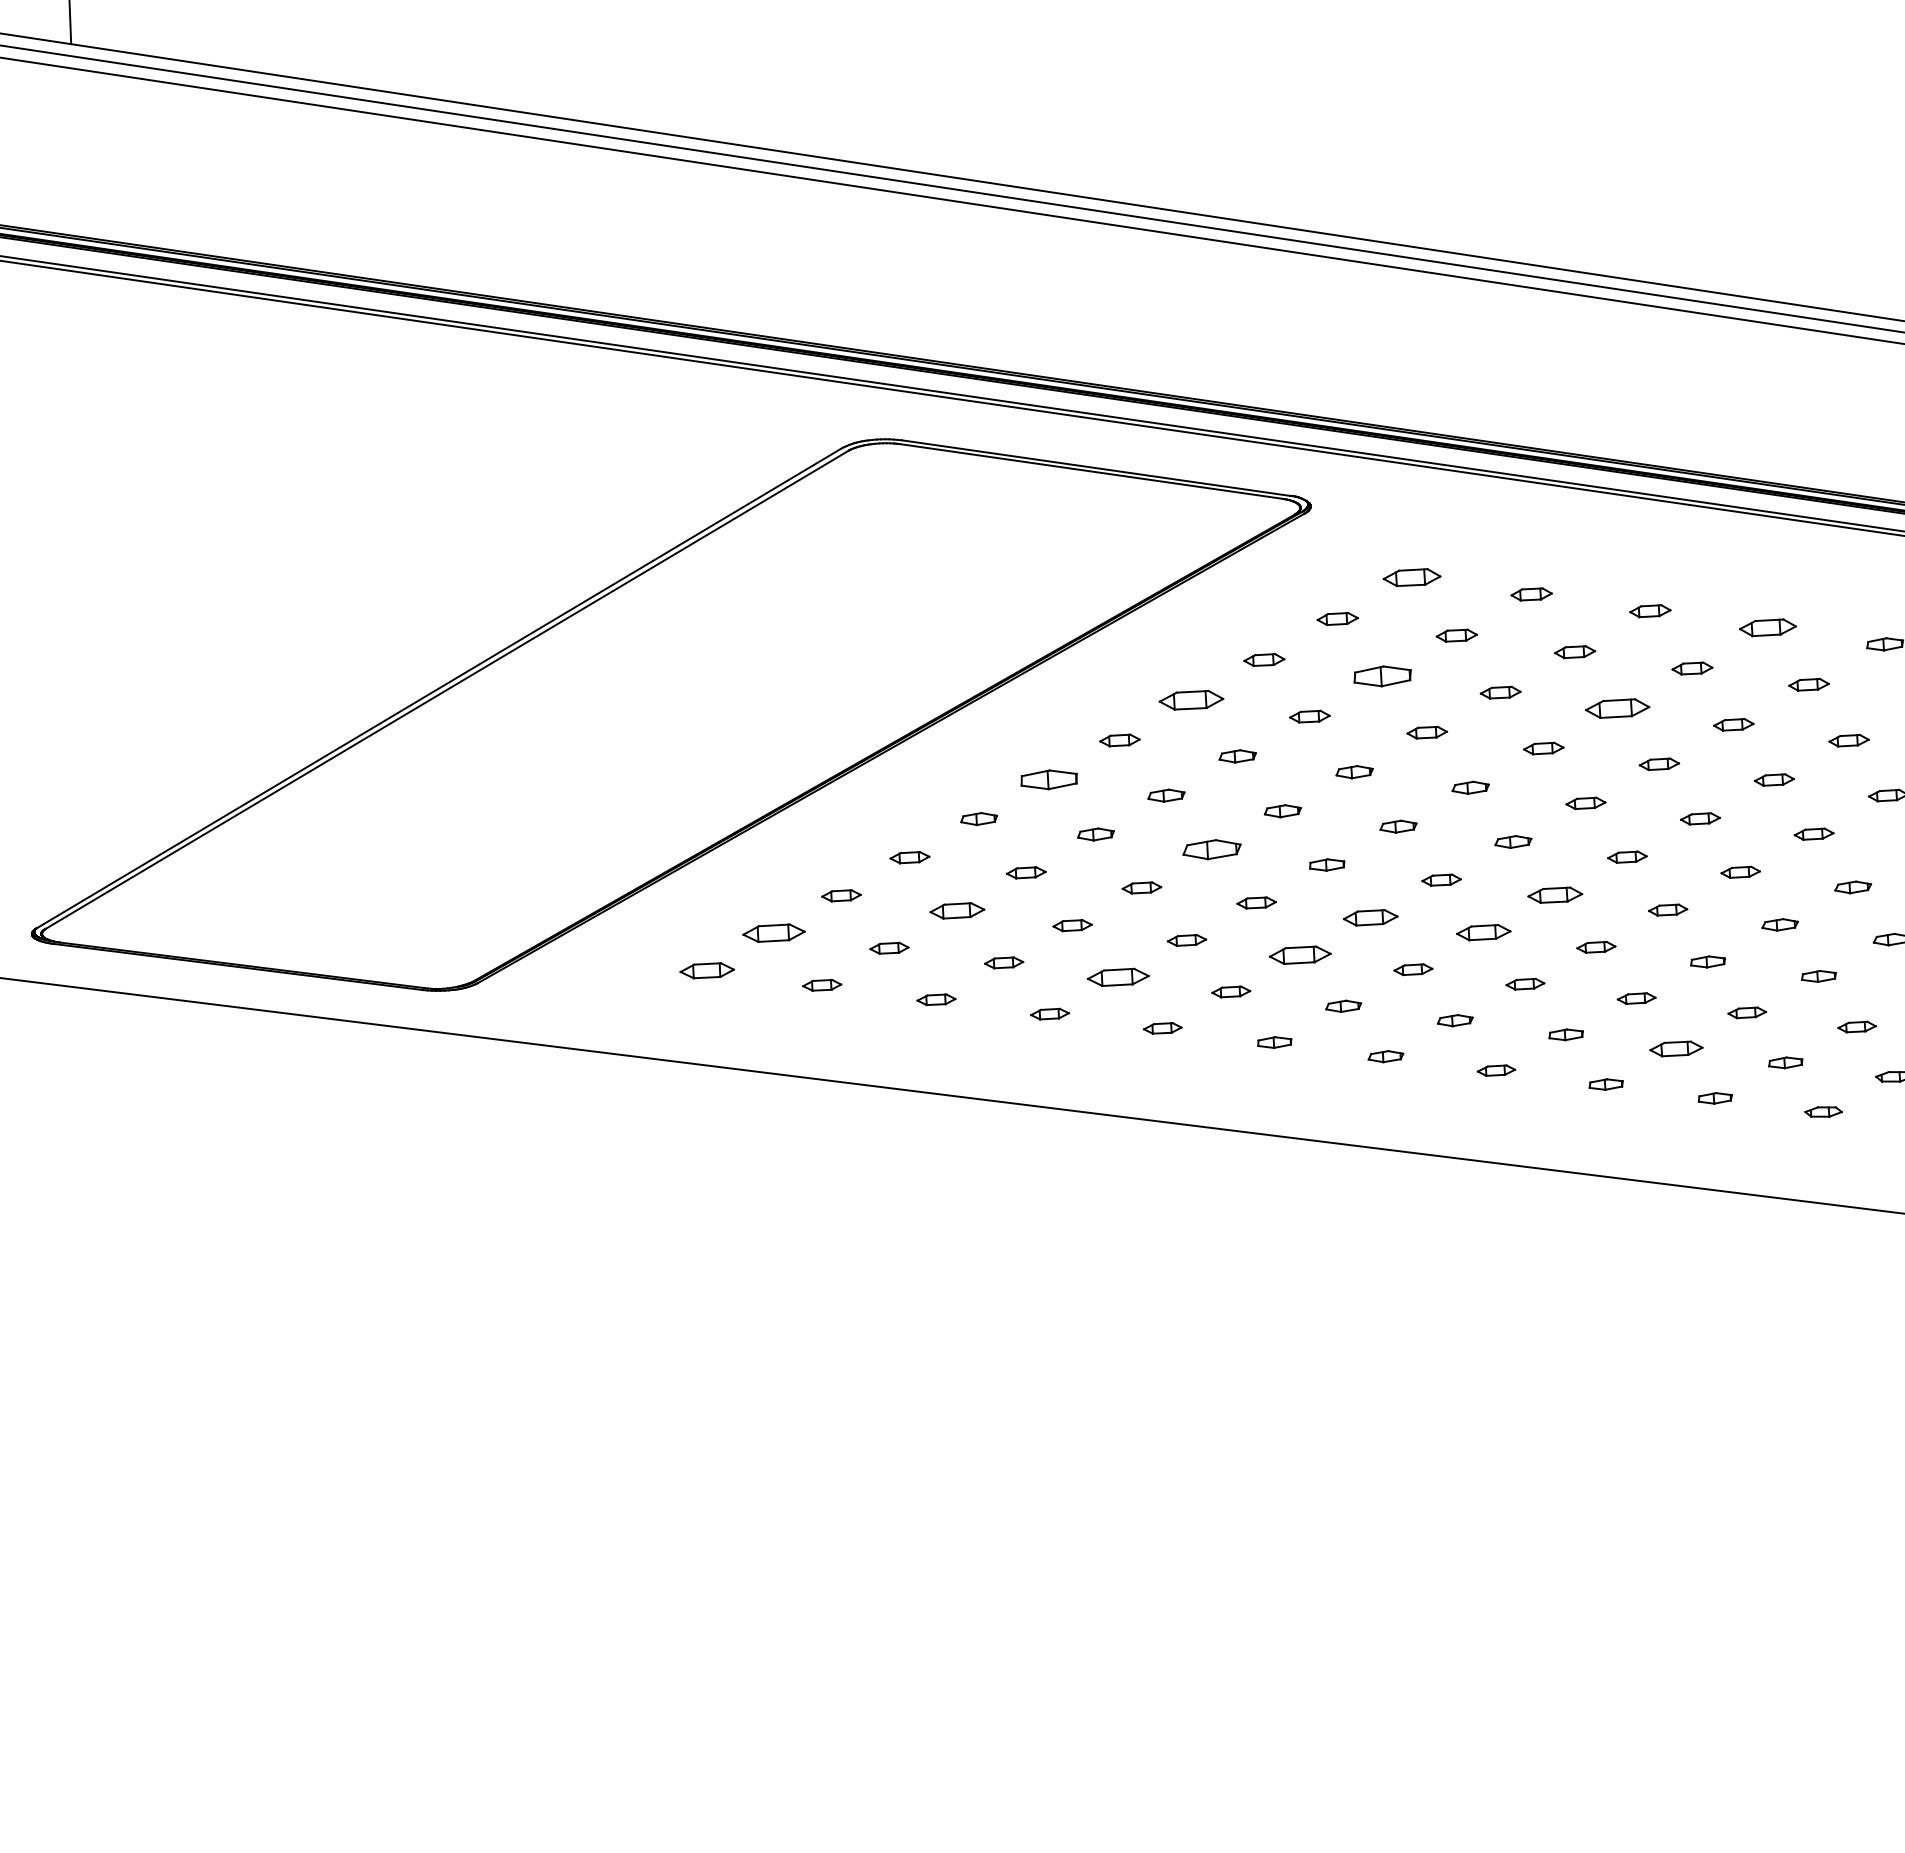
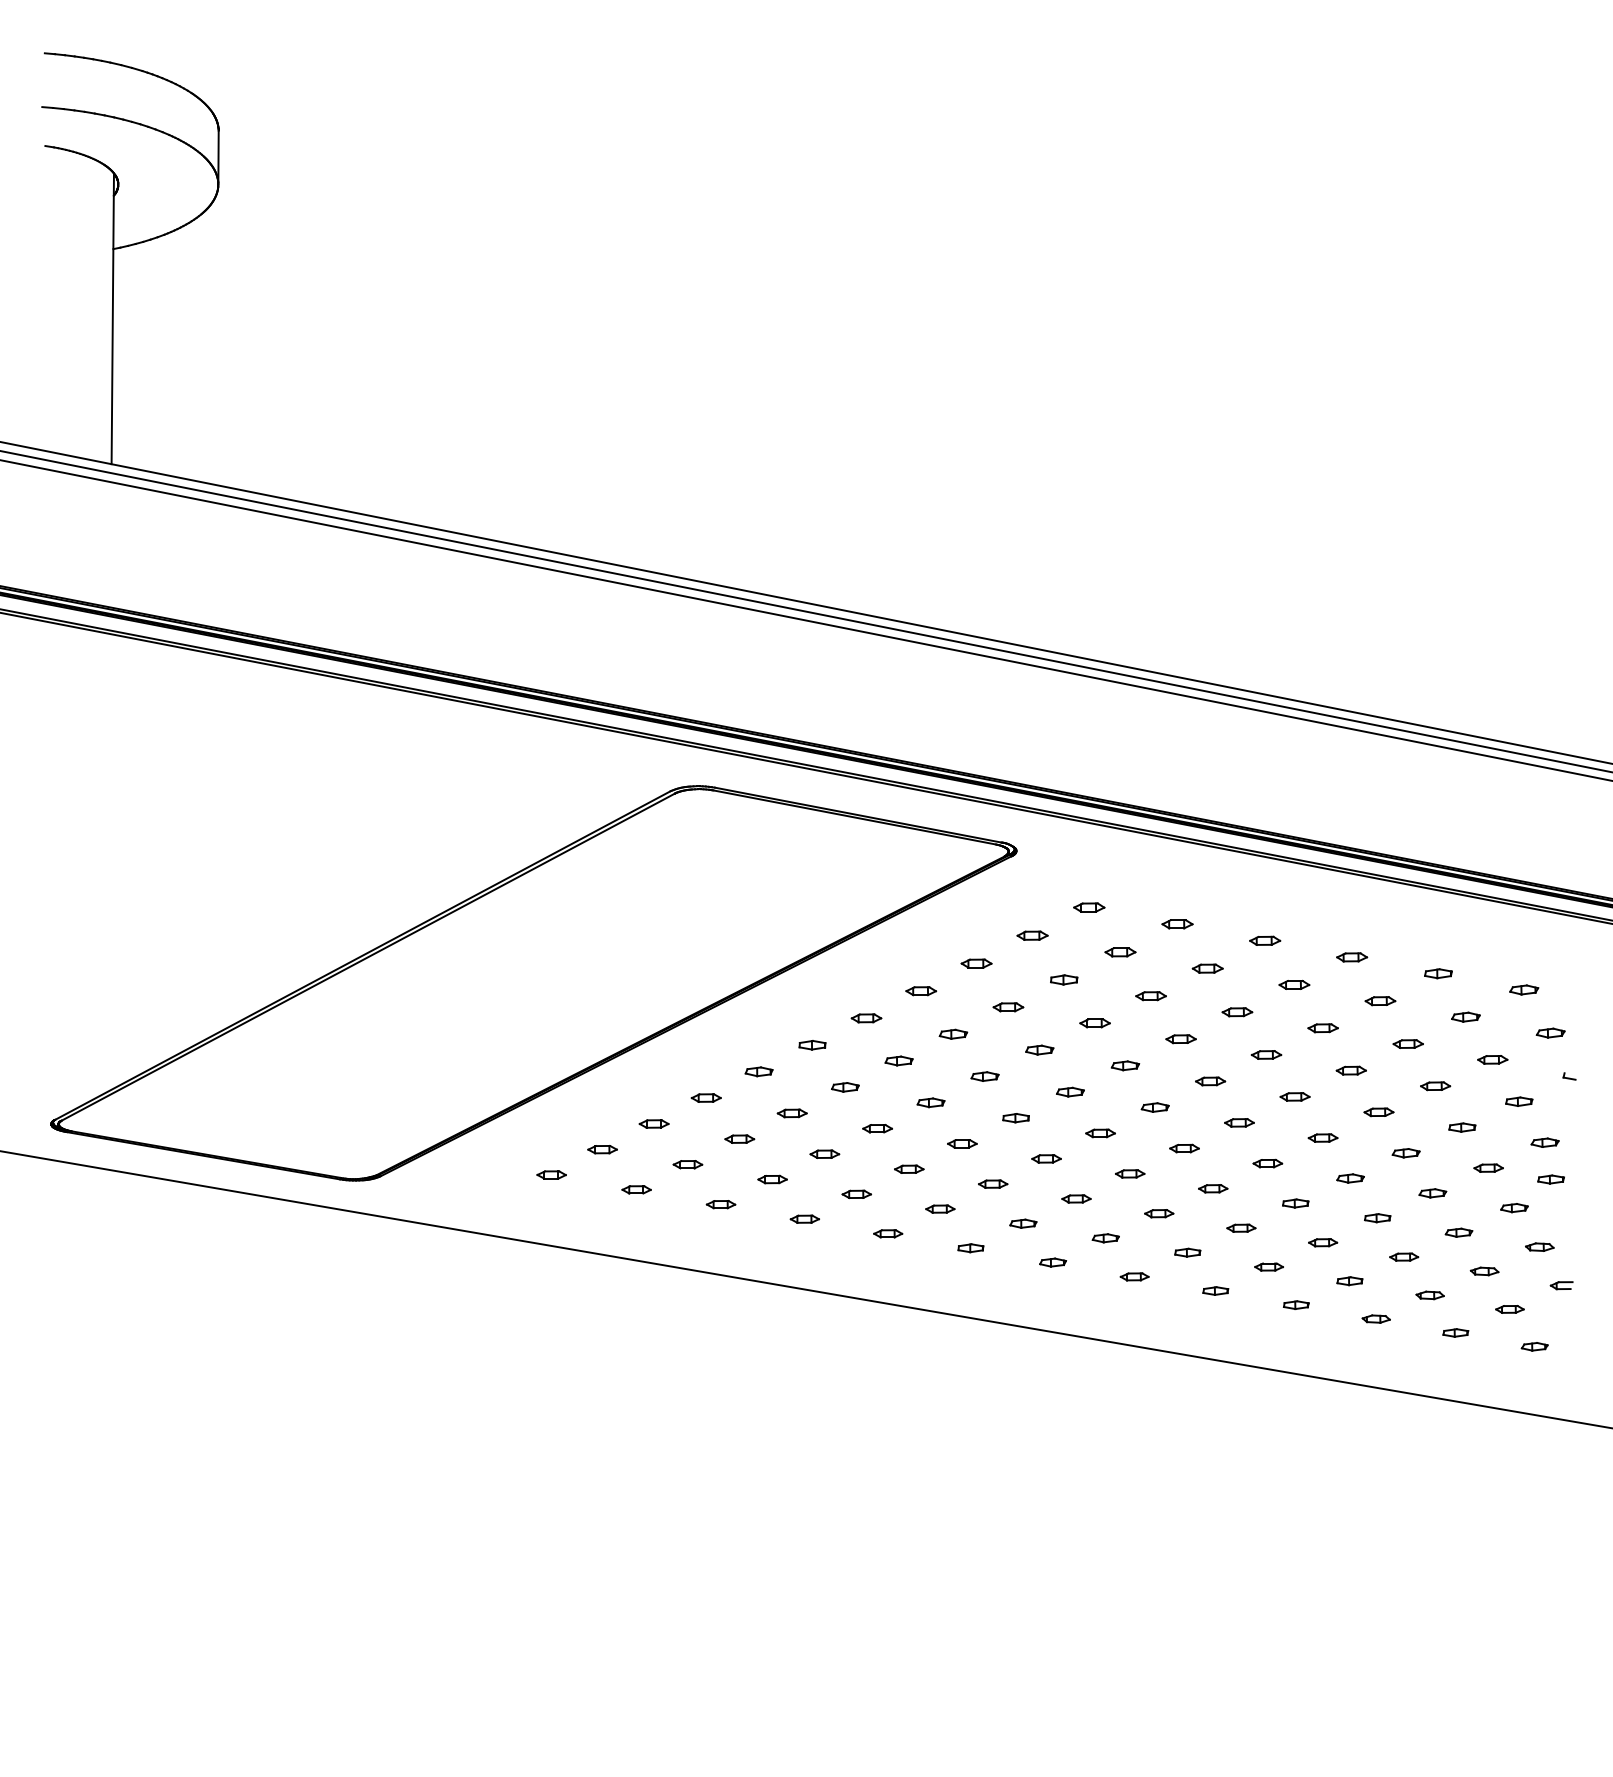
part: (1412, 577) -> (1089, 907), size x0.71
part: (1768, 628) -> (1352, 957), size x0.71
part: (1383, 675) -> (1064, 979), size x0.62
part: (1192, 700) -> (921, 991), size x0.62
part: (1617, 709) -> (1237, 1012), size x0.62
part: (1049, 780) -> (812, 1045), size x0.62
part: (1211, 849) -> (930, 1102), size x0.62
part: (1555, 895) -> (1184, 1148), size x0.71
part: (957, 909) -> (739, 1138), size x0.71
part: (1370, 917) -> (1046, 1158), size x0.71
part: (1484, 932) -> (1130, 1173), size x0.71
part: (773, 933) -> (602, 1149), size x0.62
part: (1300, 954) -> (993, 1183), size x0.62
part: (706, 970) -> (551, 1174), size x0.71
part: (1117, 977) -> (856, 1194), size x0.62
part: (1675, 1048) -> (1268, 1266), size x0.71

